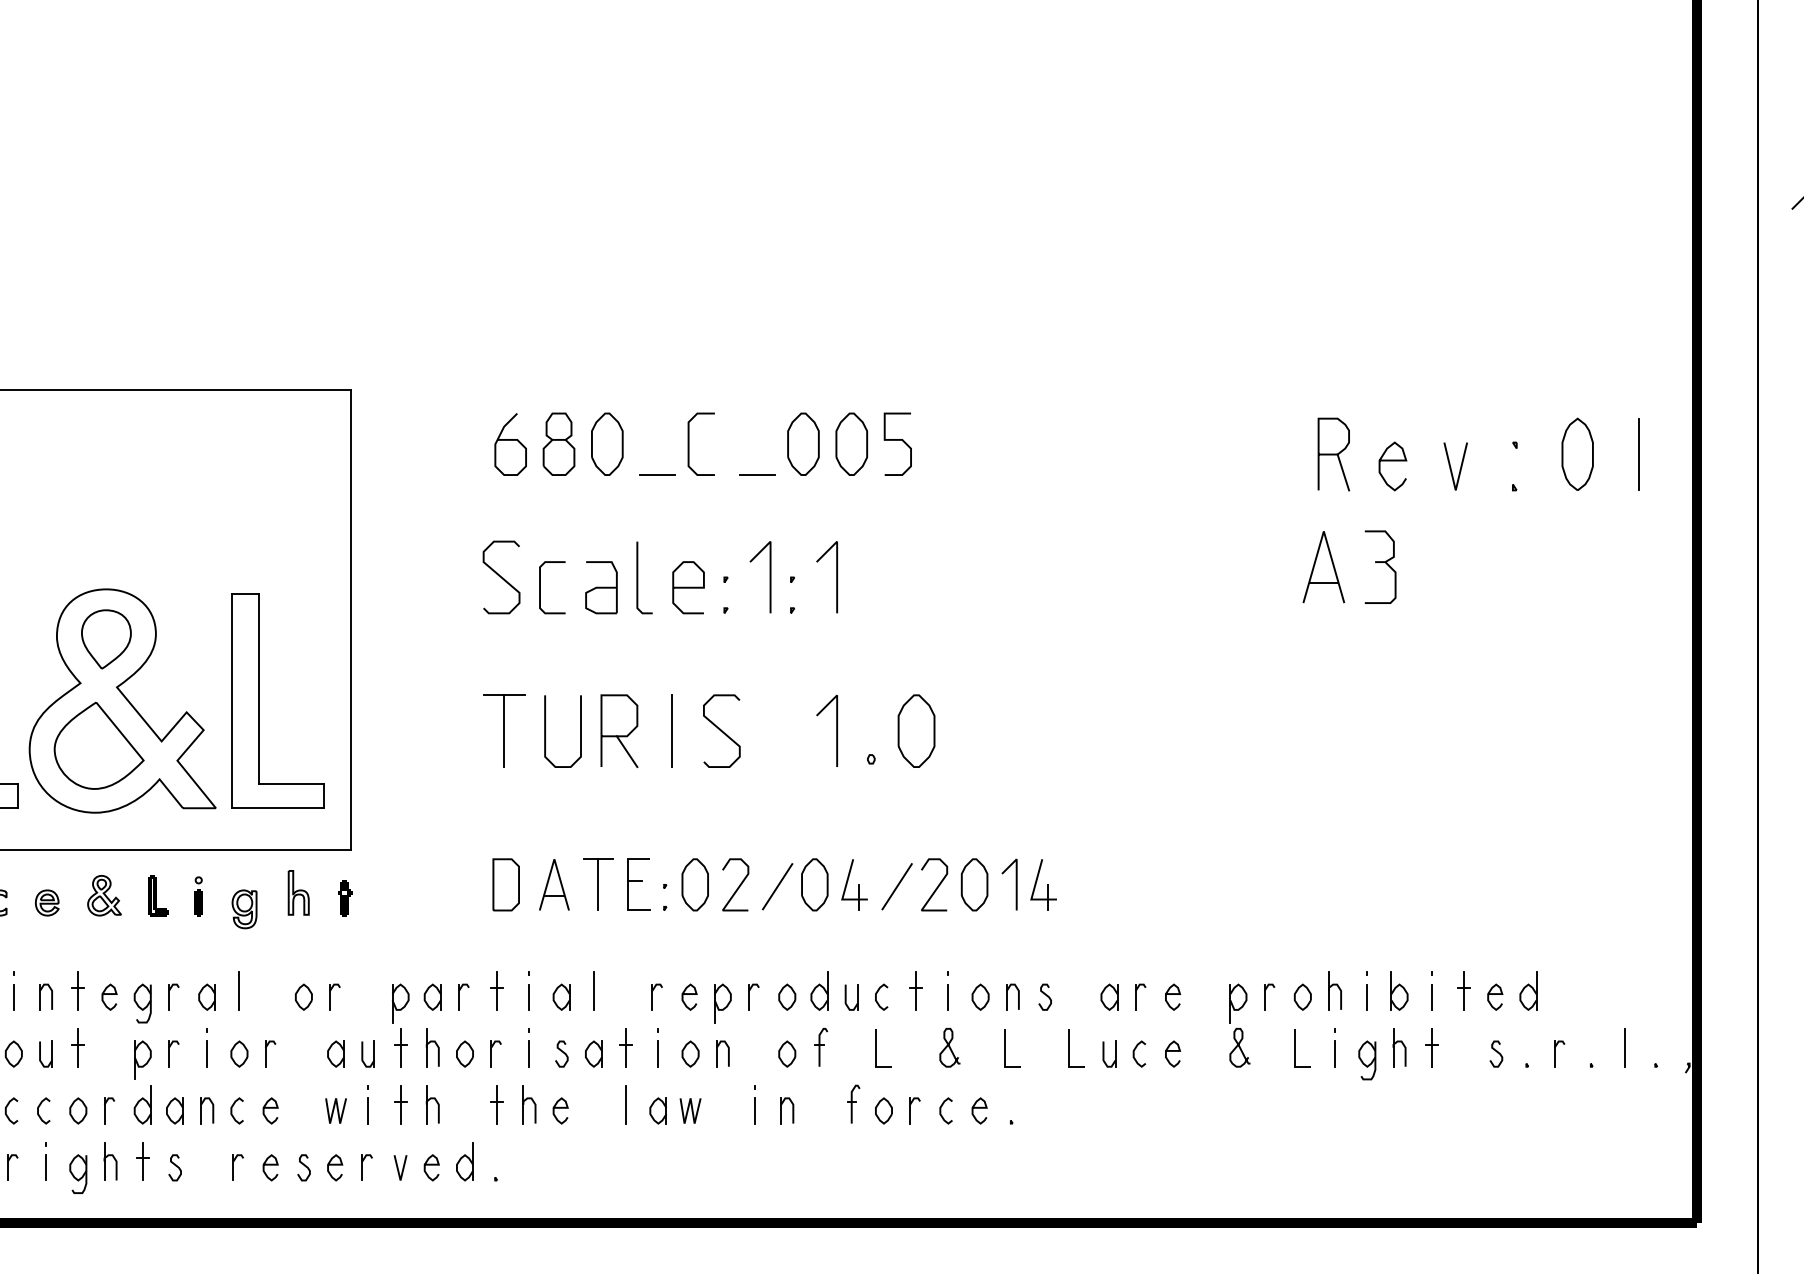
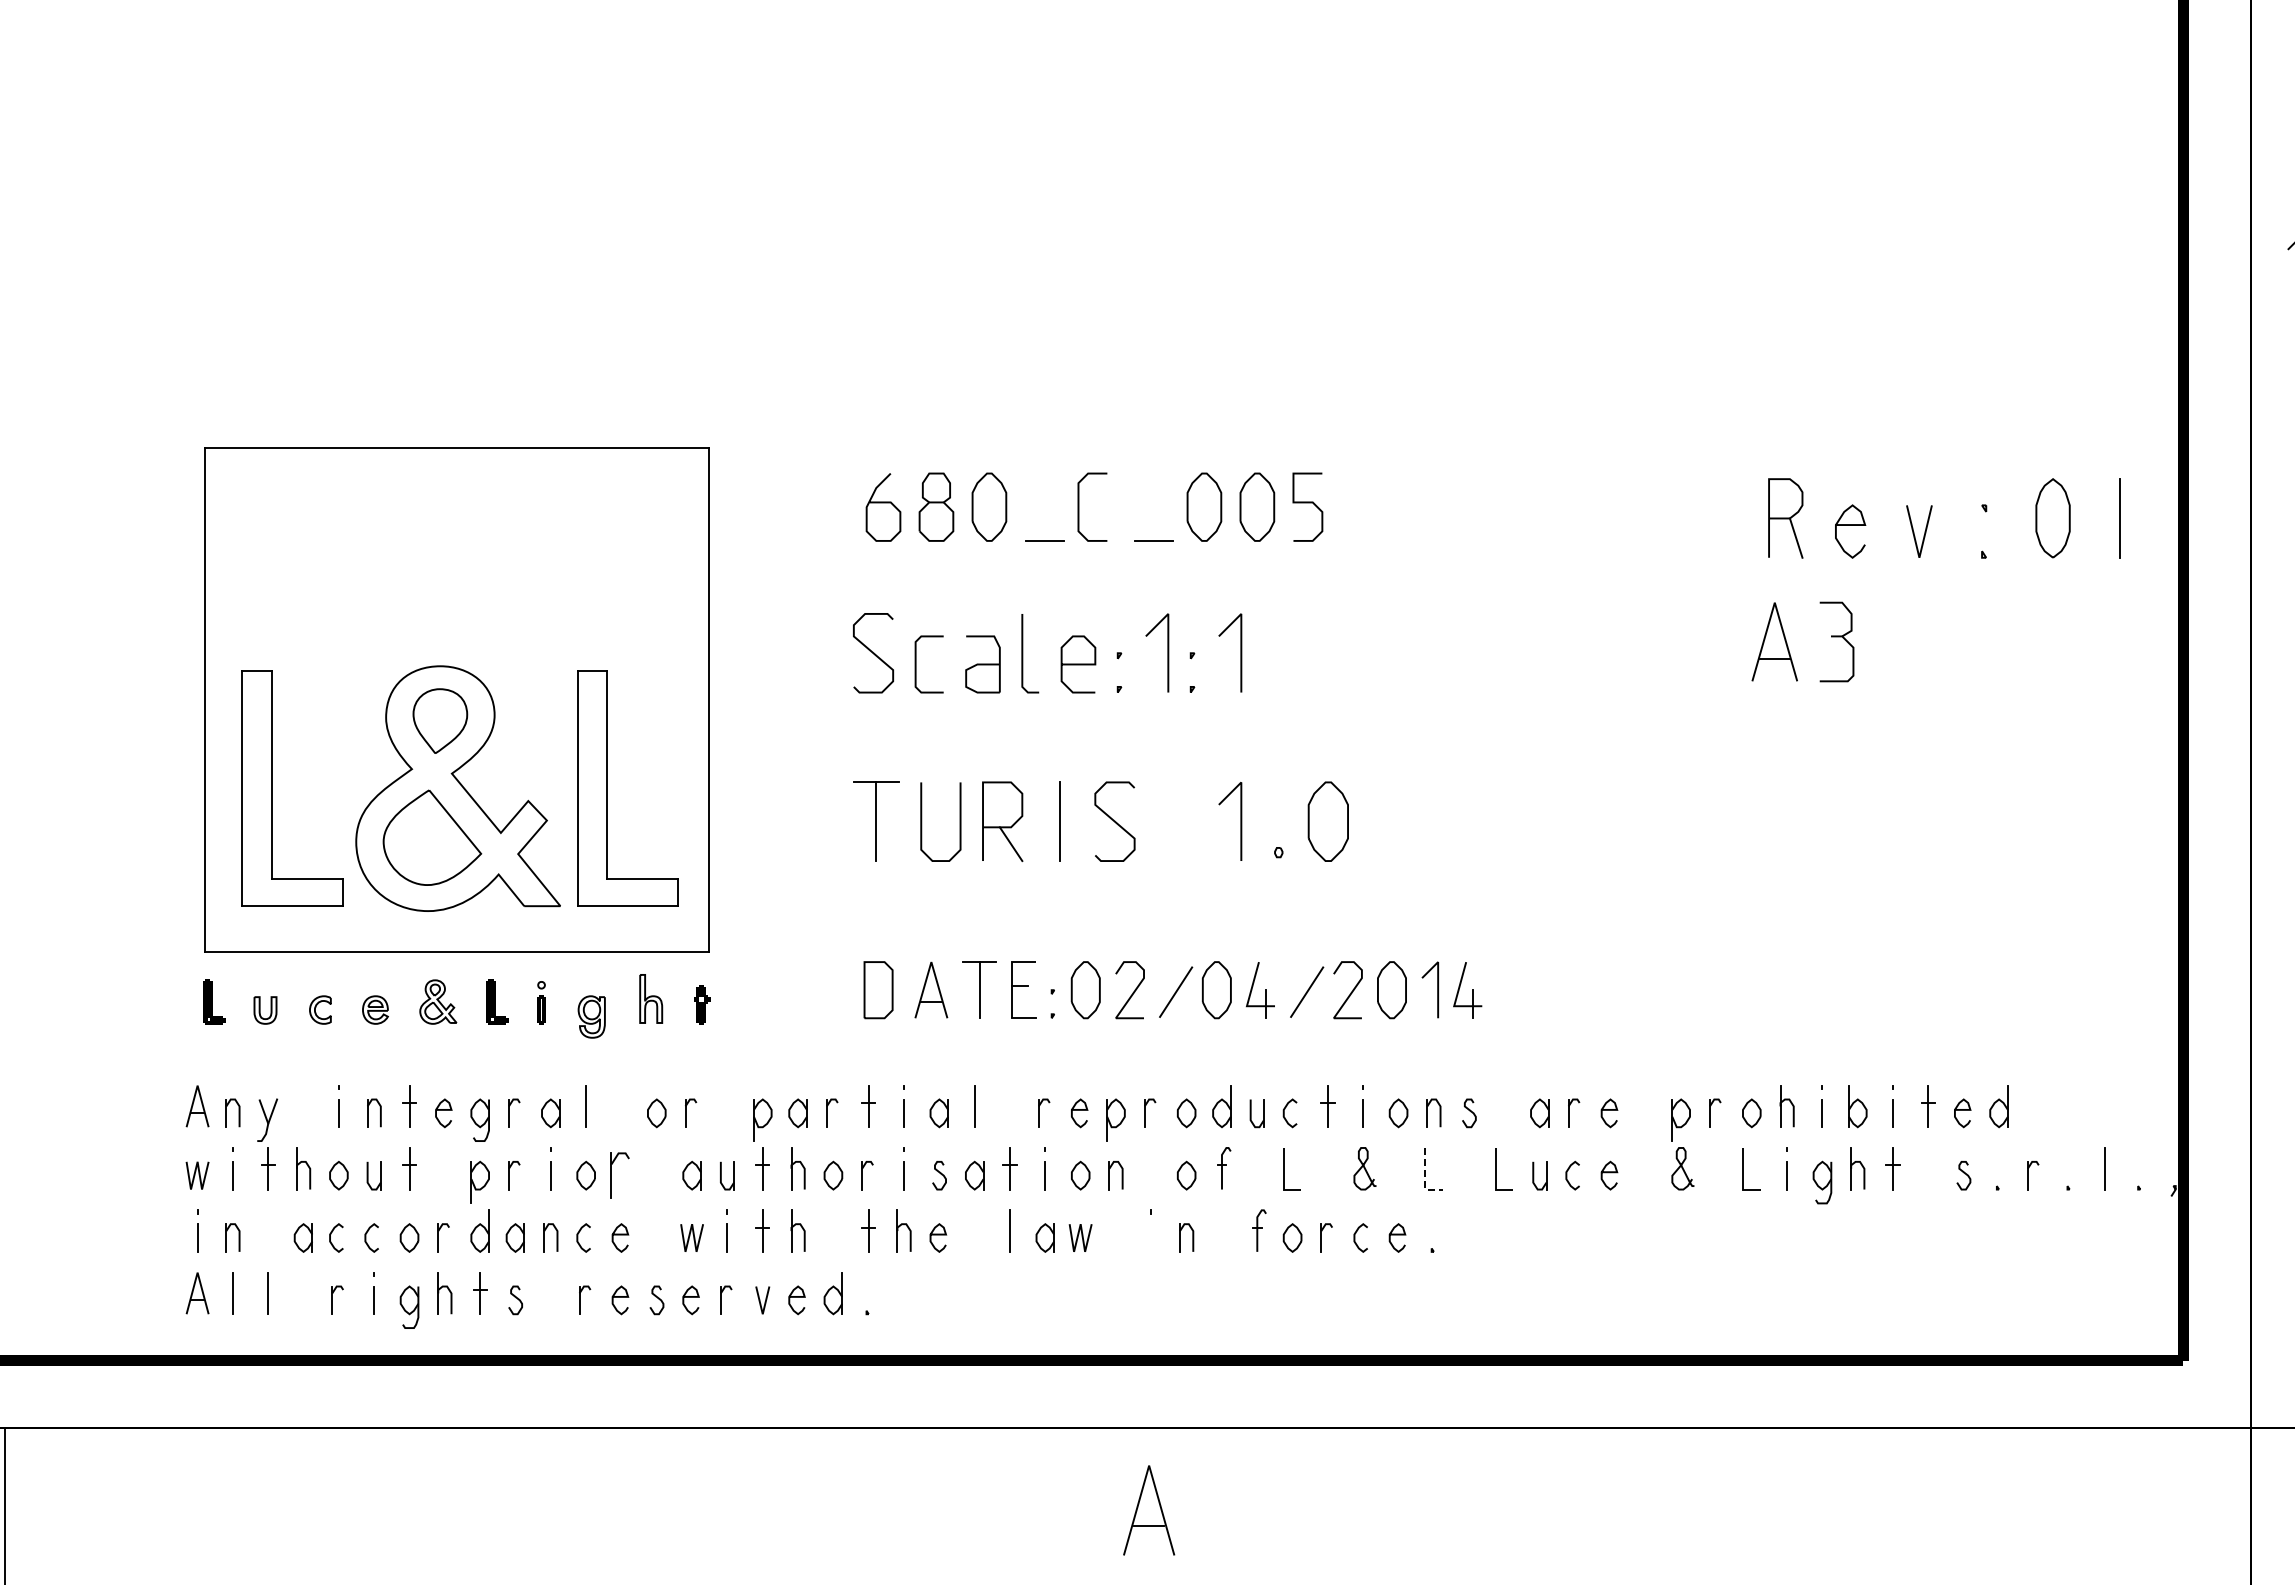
part: (270, 1053) -> (620, 1175), size x1.6
line: (1005, 1056) -> (1425, 1178), solid -> dashed
line: (755, 1110) -> (1151, 1237), removed

